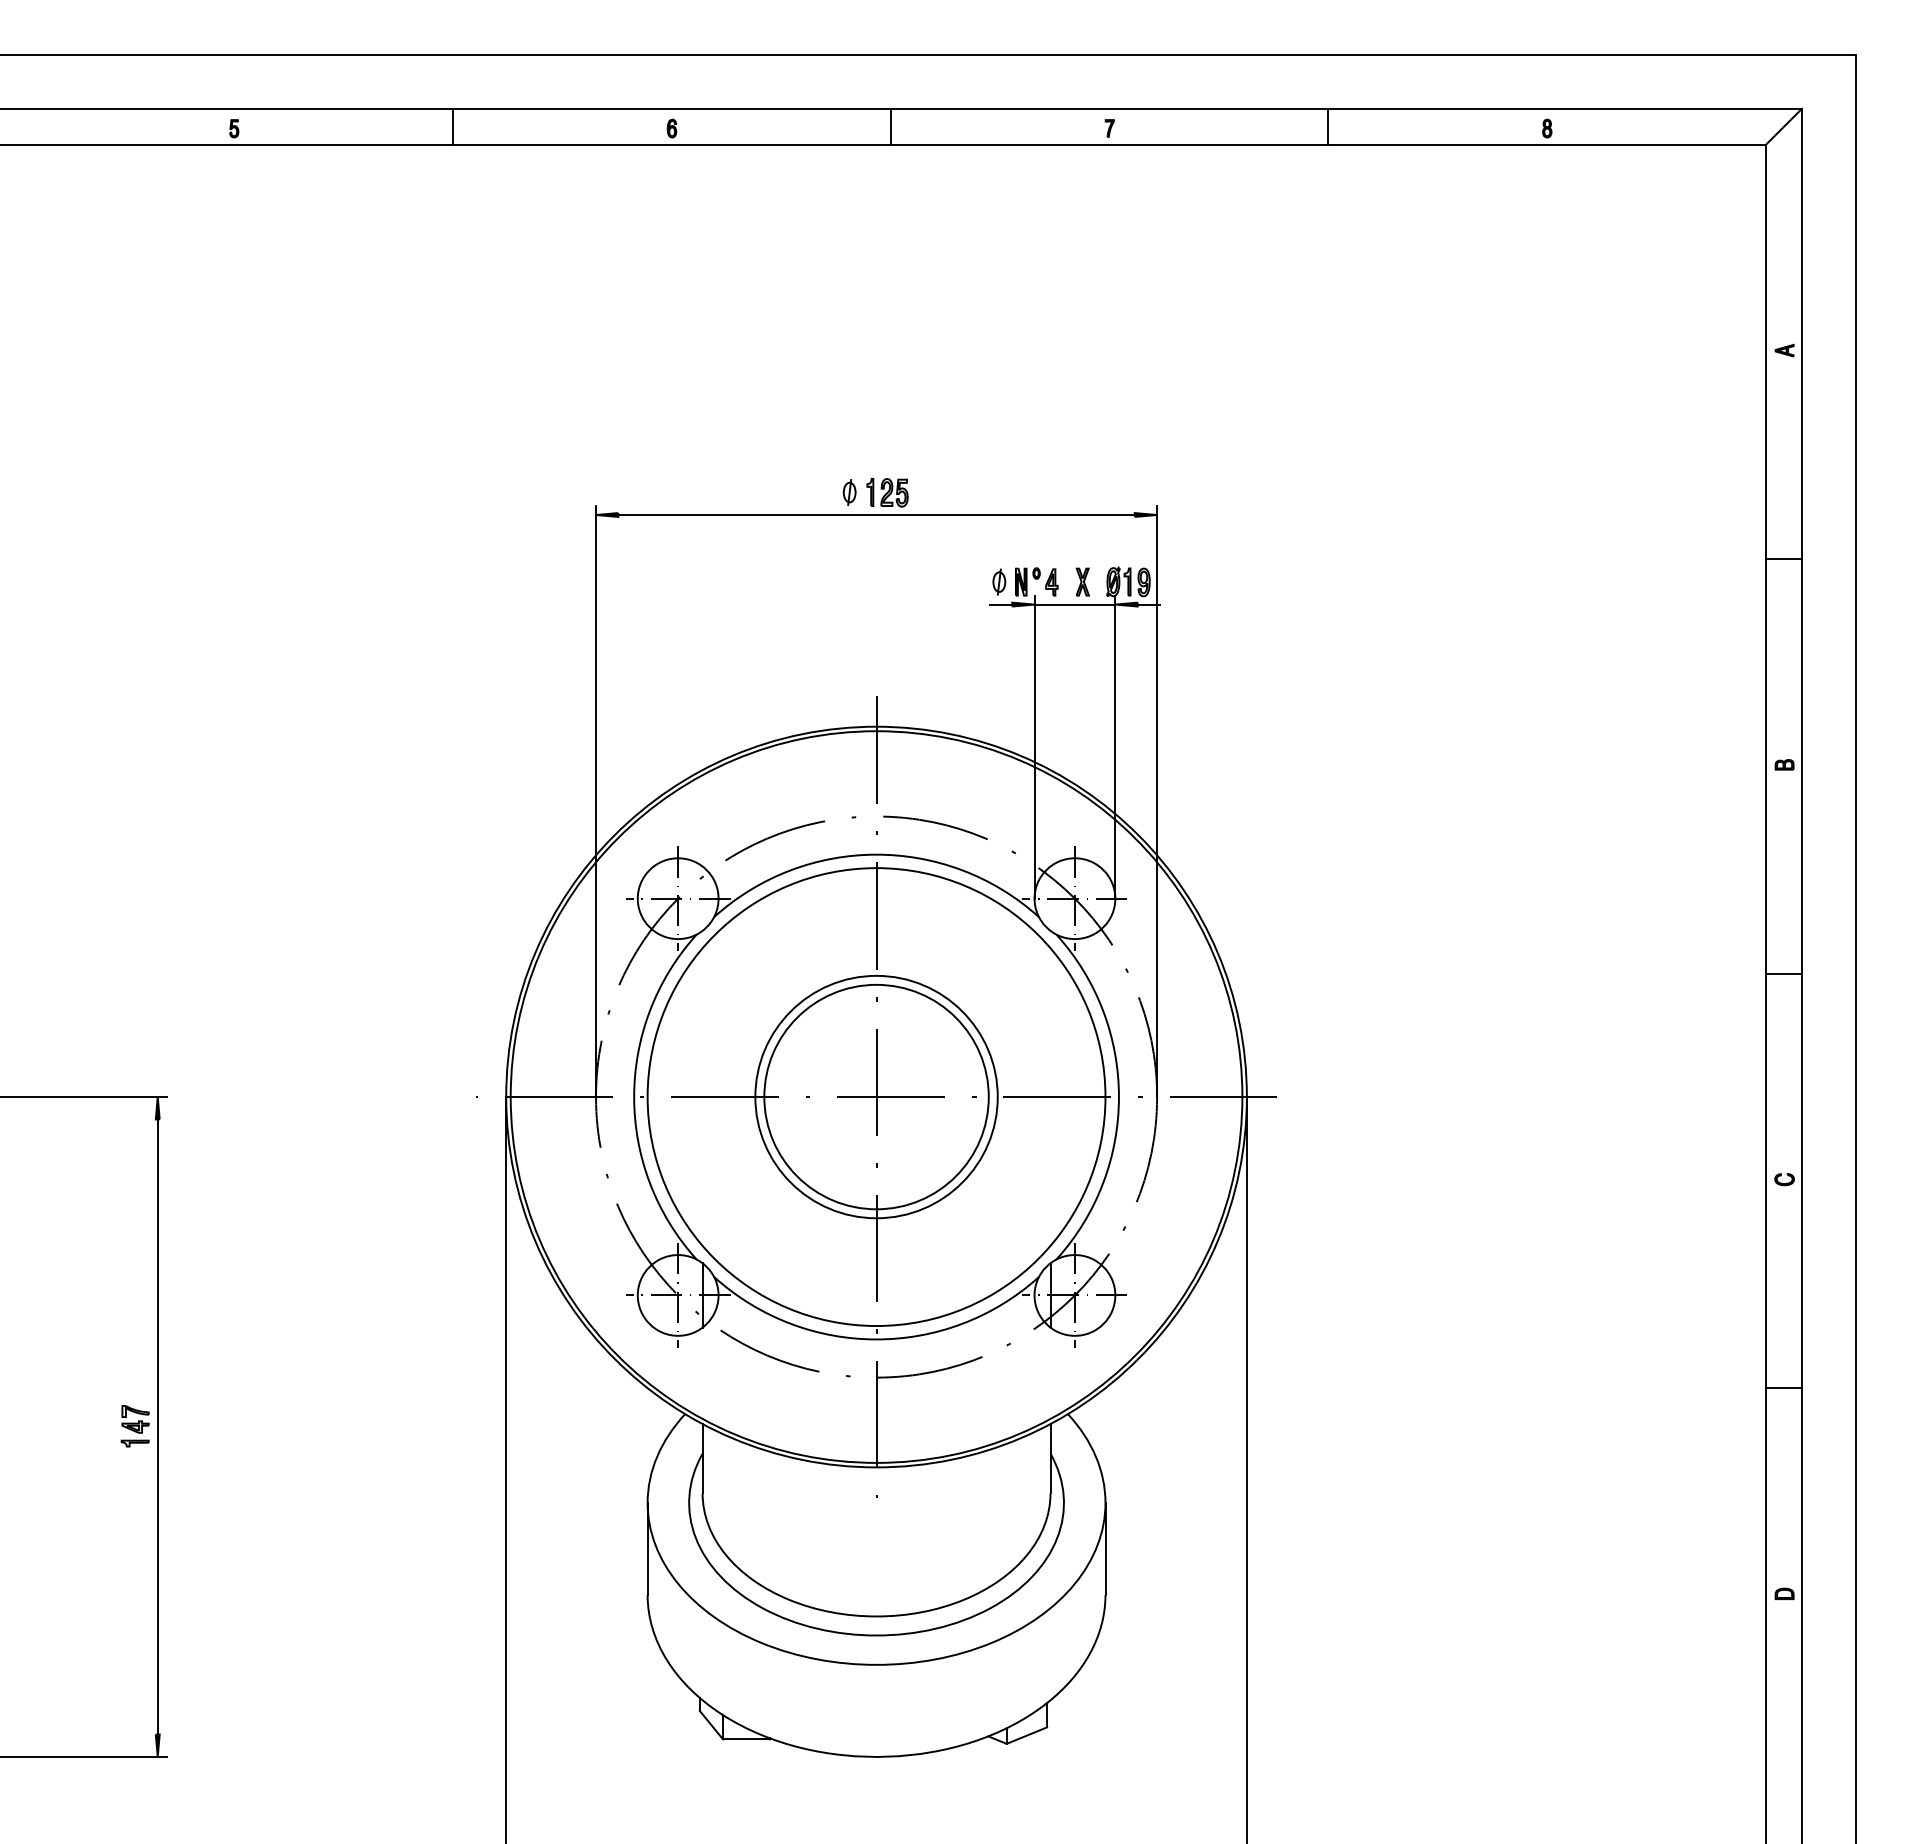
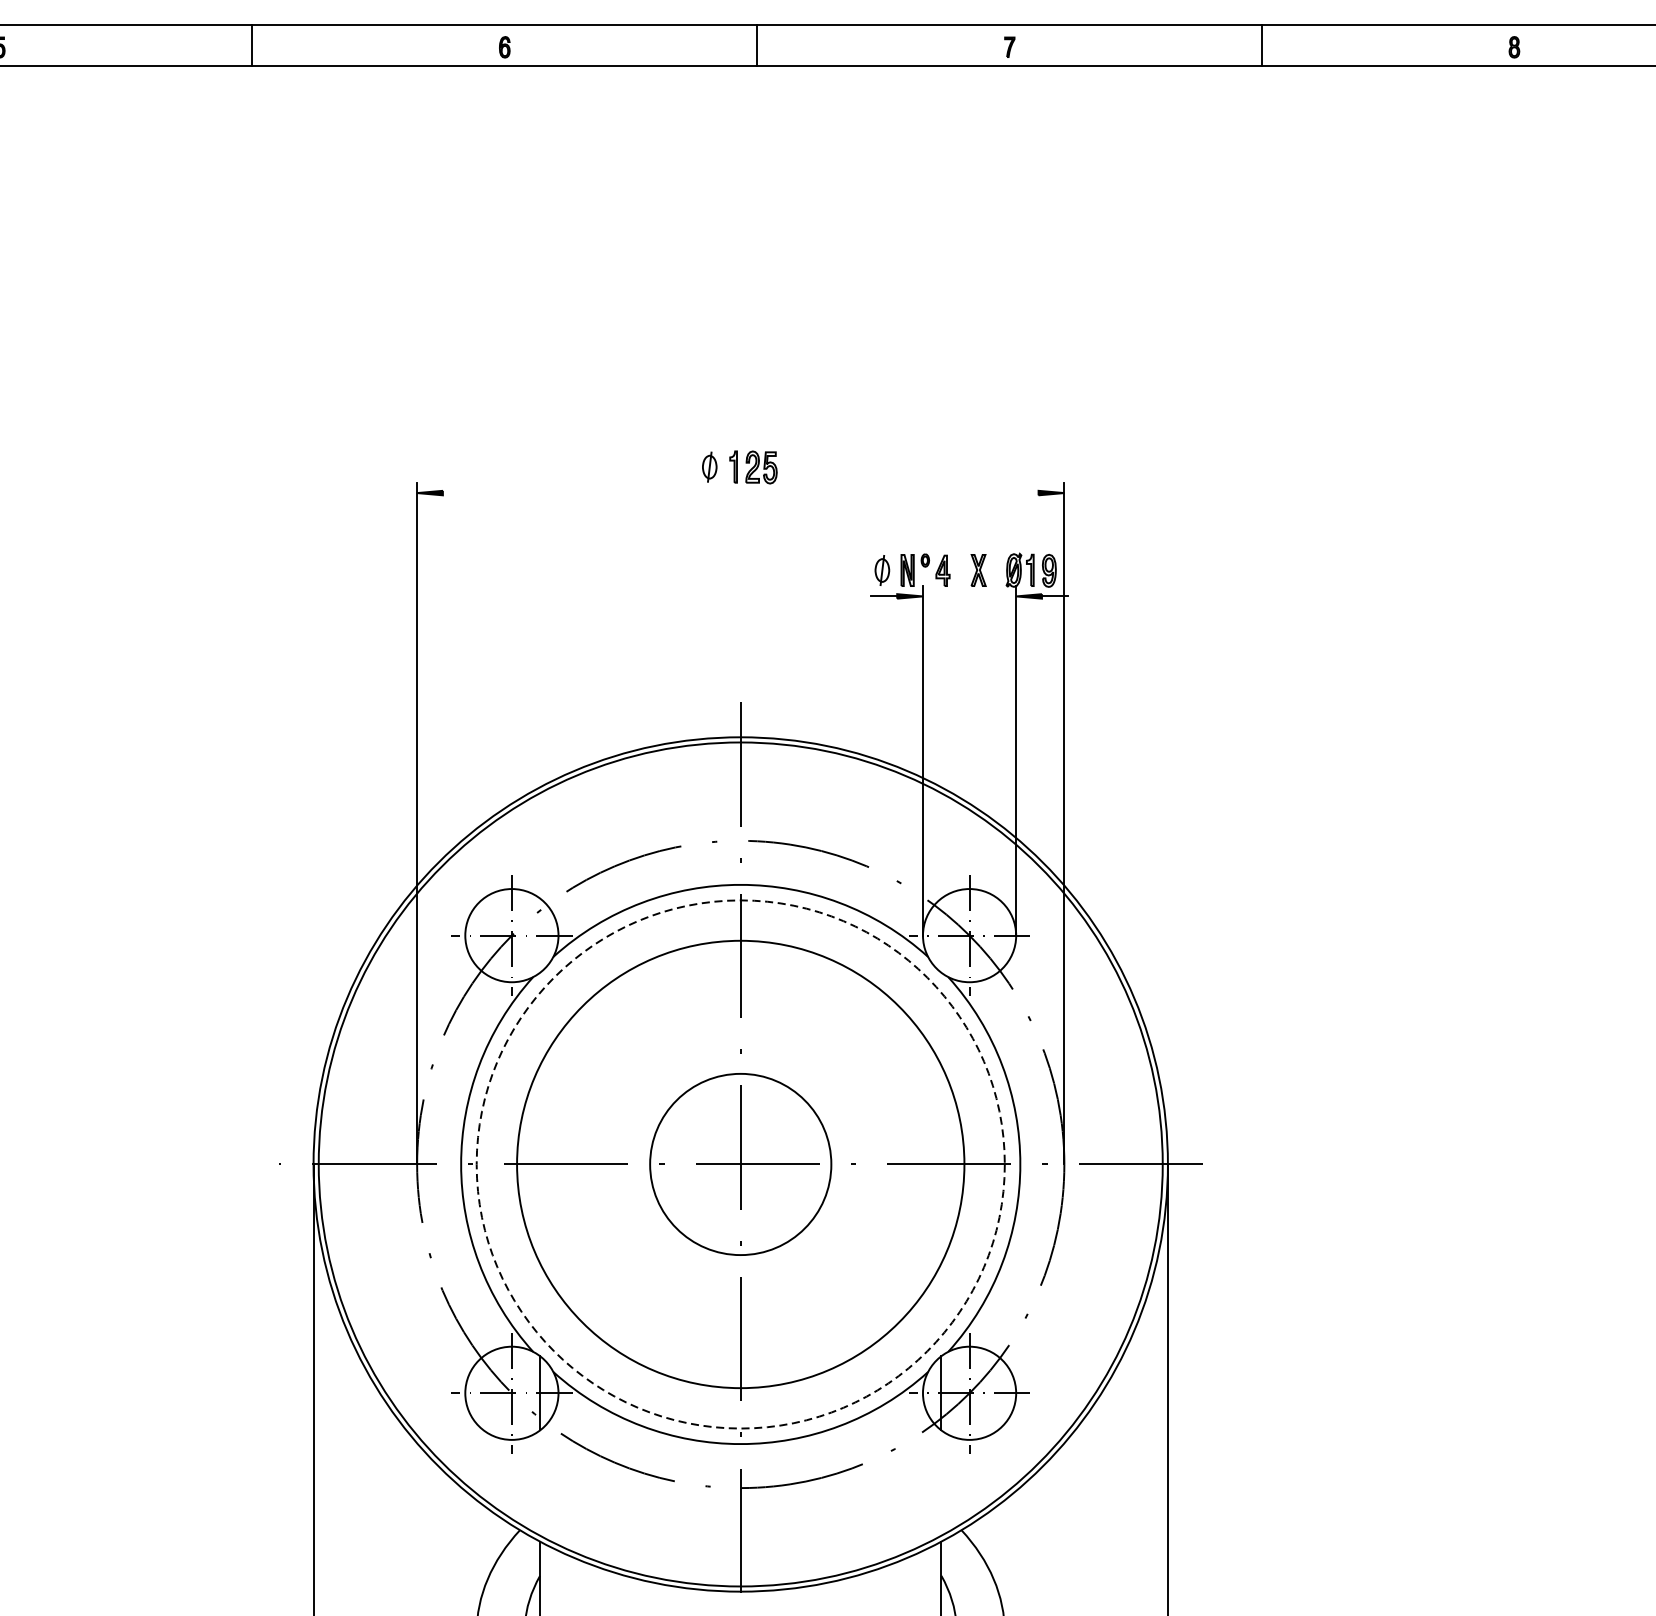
line: (876, 515) -> (740, 493), removed
line: (1074, 604) -> (969, 596), removed
circle: (876, 1096) -> (740, 1163), size x0.7
circle: (876, 1096) -> (740, 1163), size x1.6
circle: (876, 1097) -> (740, 1164), solid -> dashed

